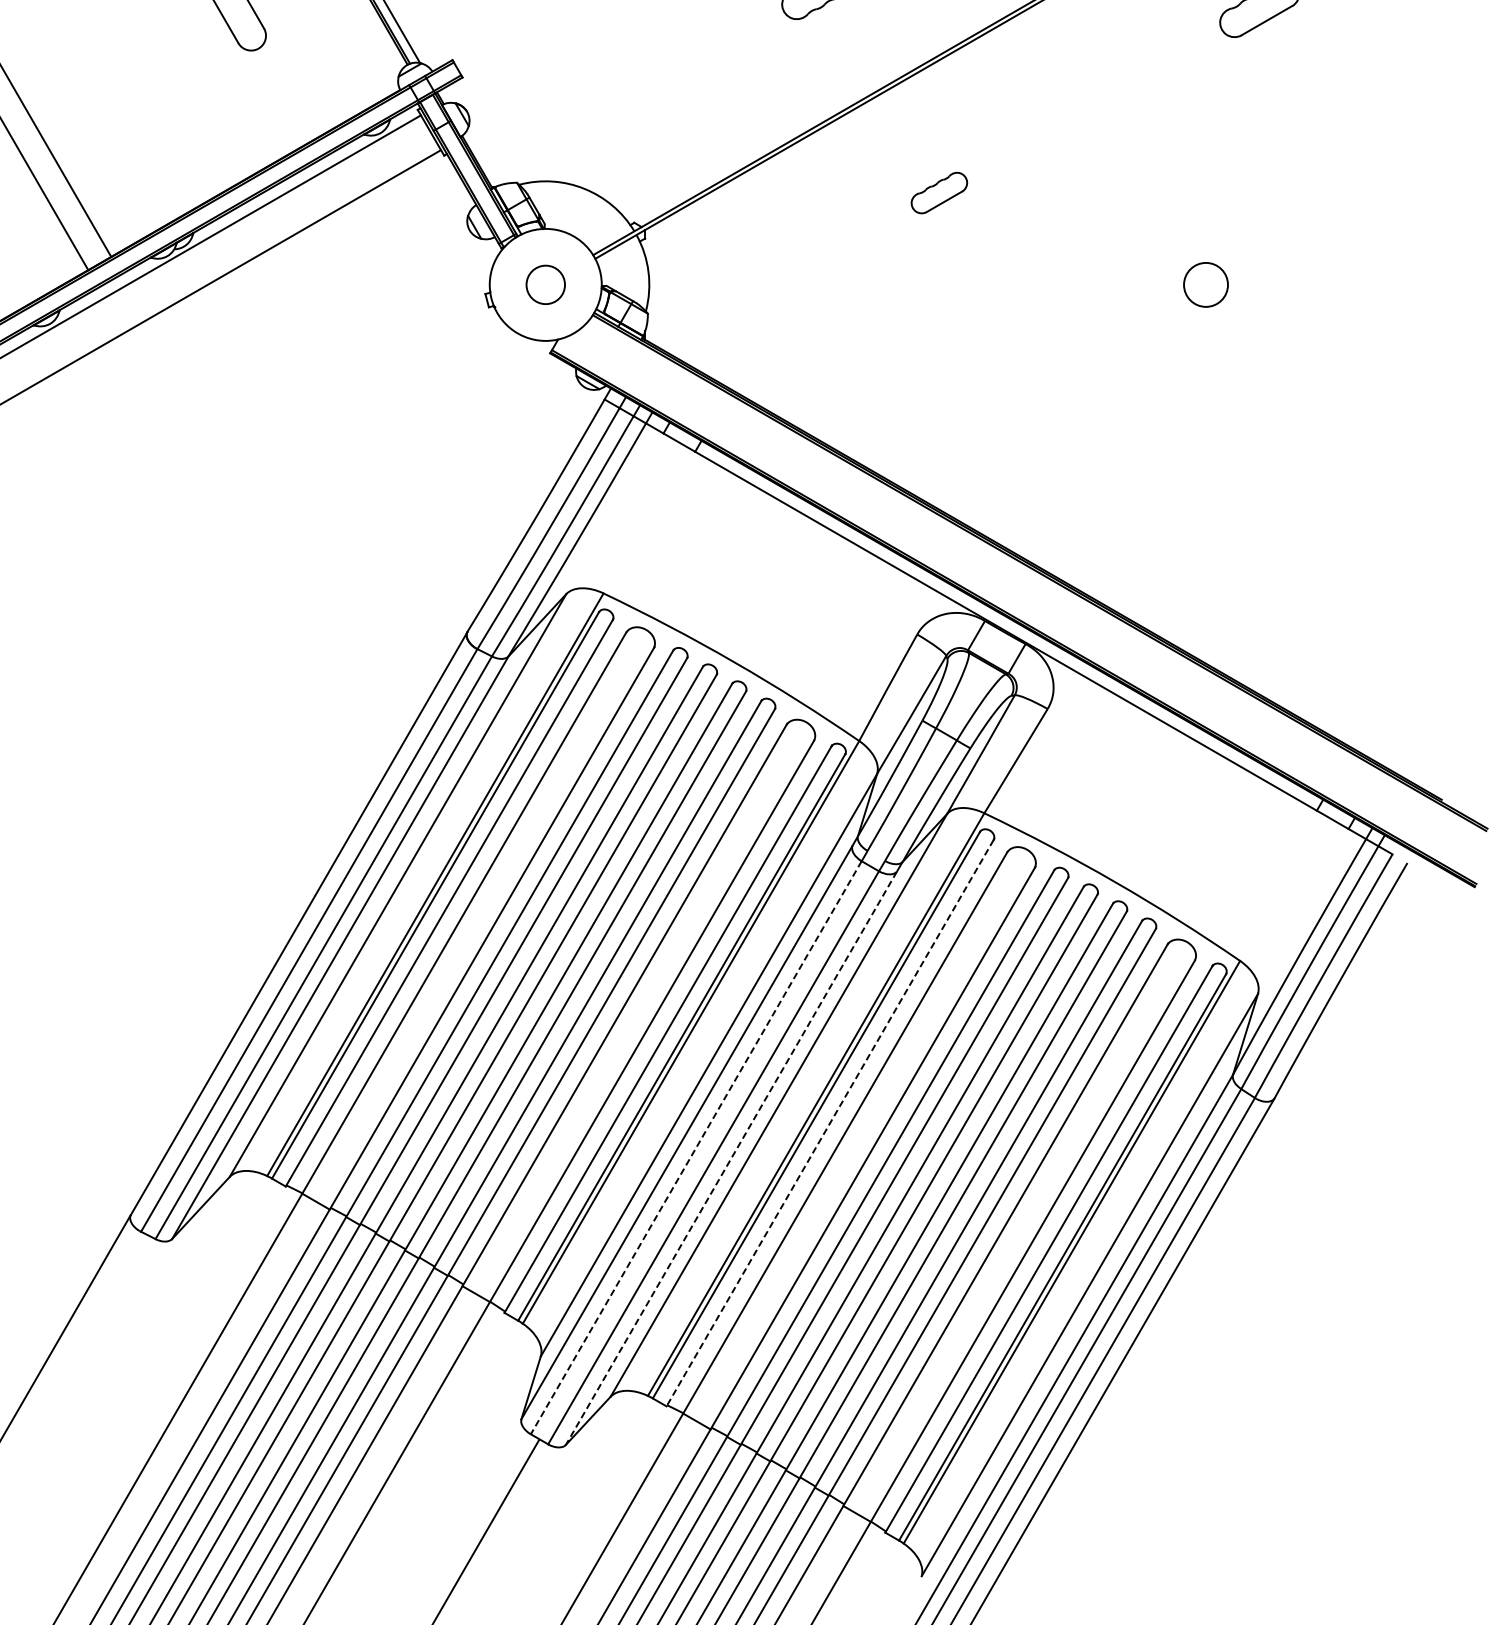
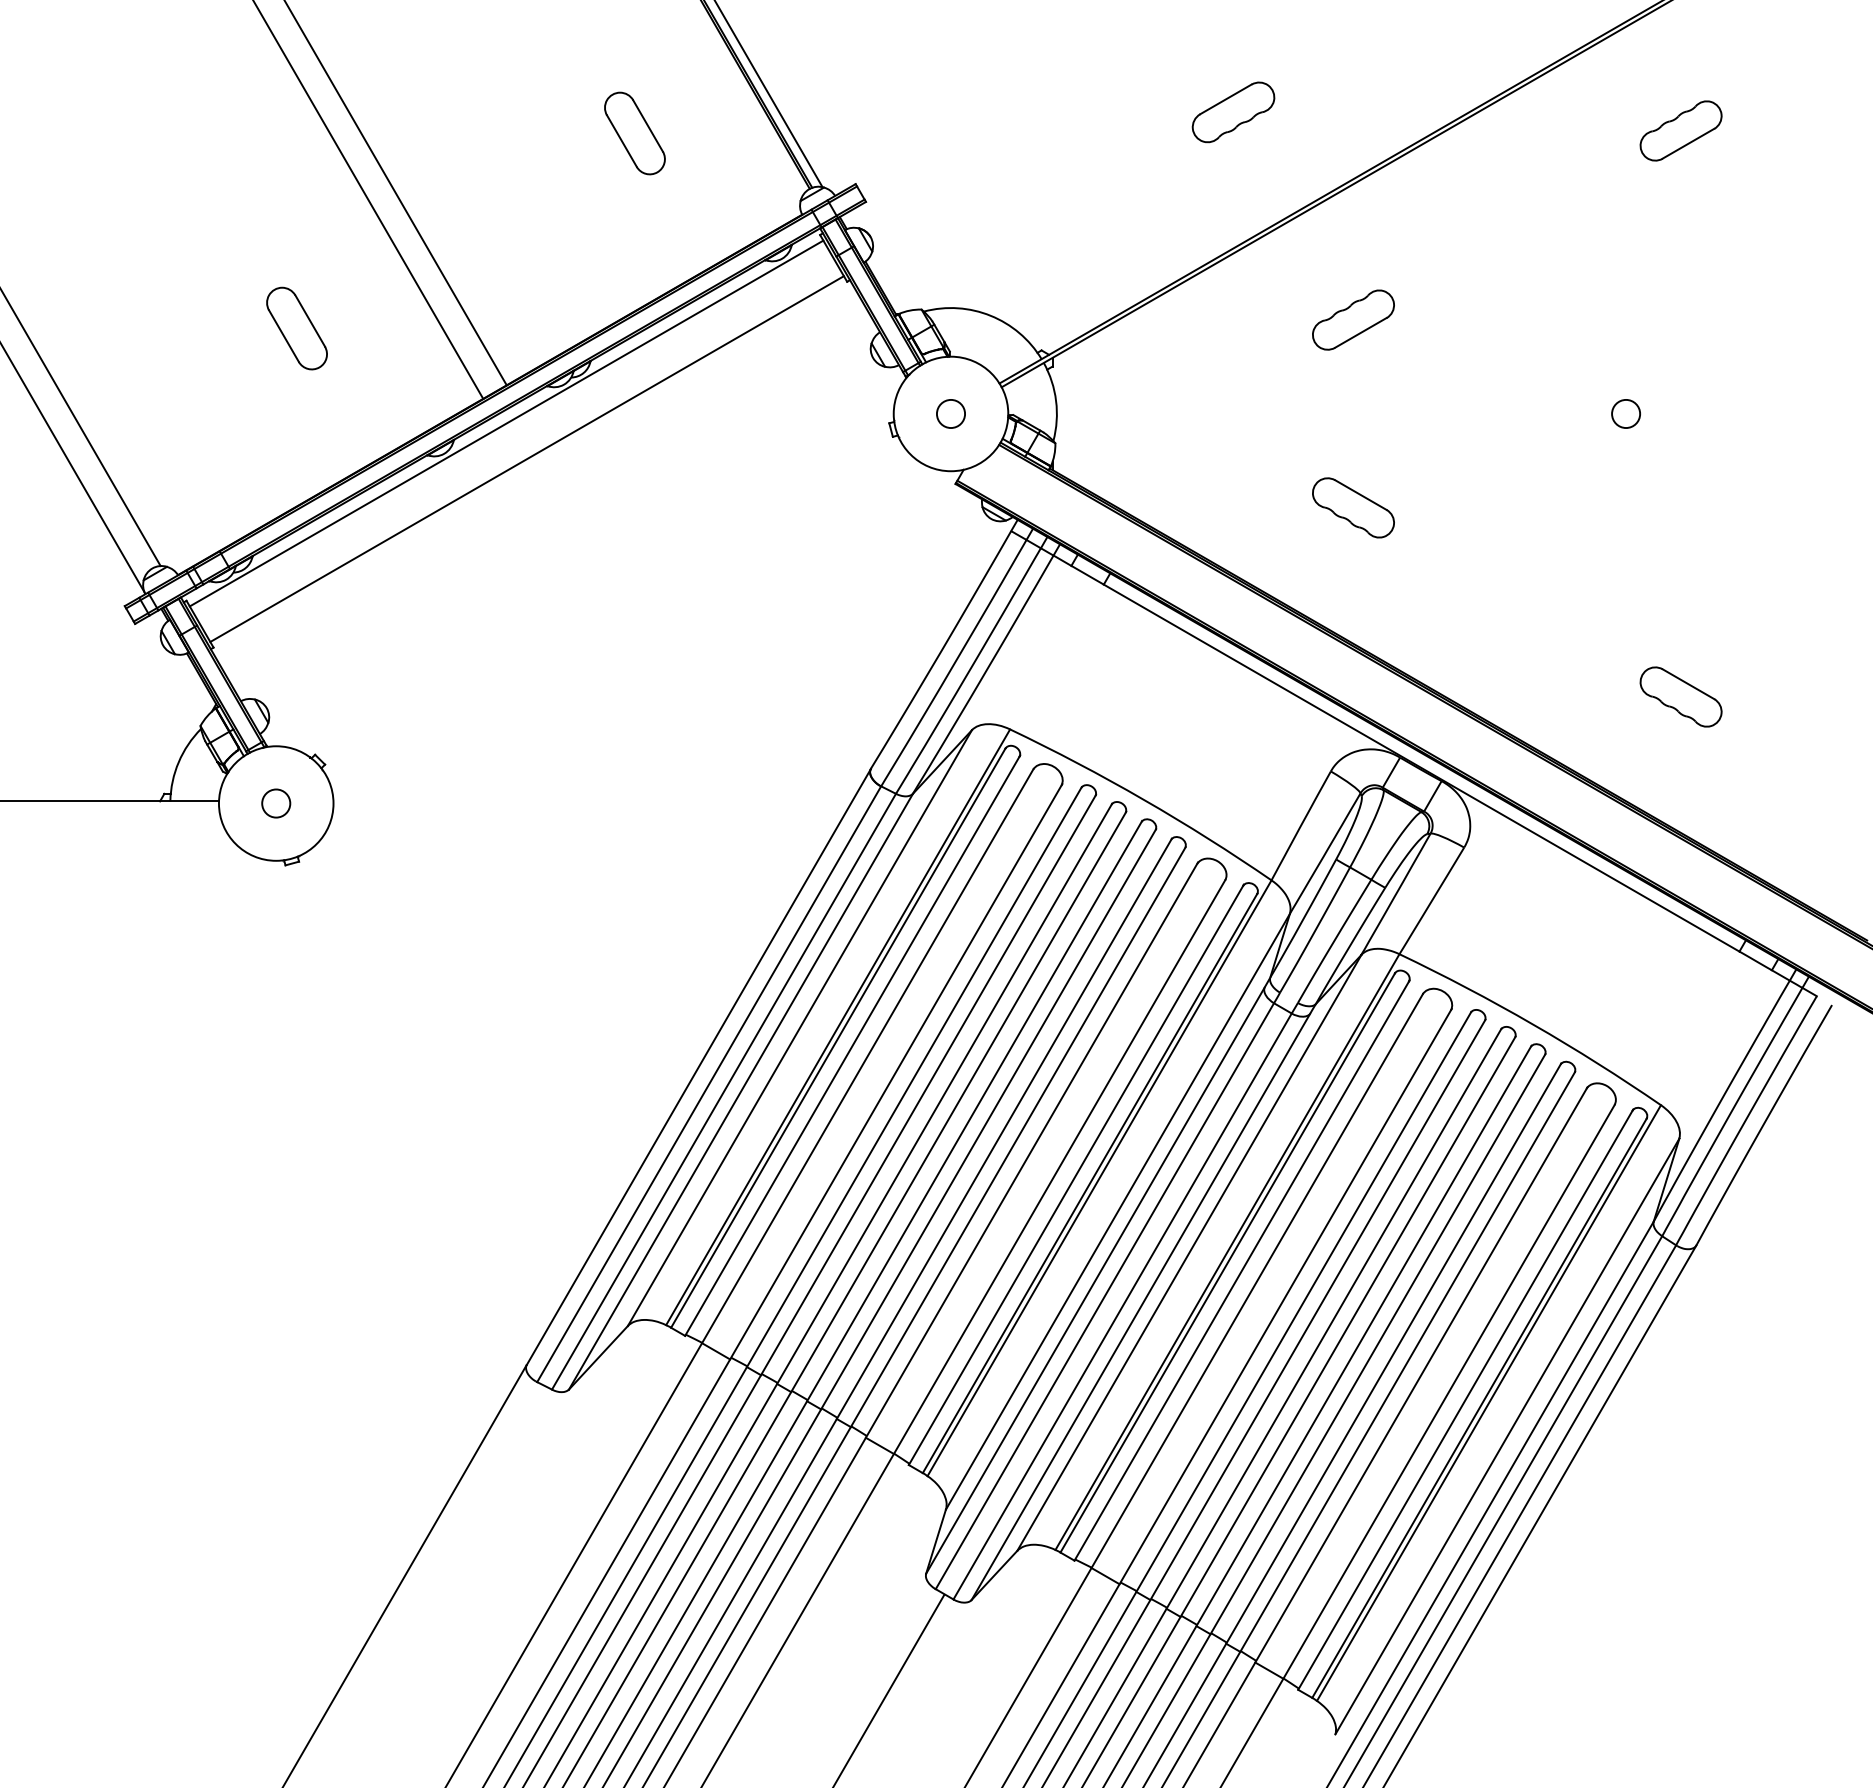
part: (939, 192) -> (1353, 319), size x1.43
circle: (545, 284) -> (950, 413), size x0.71
circle: (1206, 284) -> (1626, 413), size x0.62
part: (939, 376) -> (1353, 507), added
part: (1259, 561) -> (1680, 696), added
line: (829, 1123) -> (1241, 1271), dashed -> solid
line: (695, 1148) -> (1104, 1296), dashed -> solid
line: (731, 1158) -> (1140, 1307), dashed -> solid

